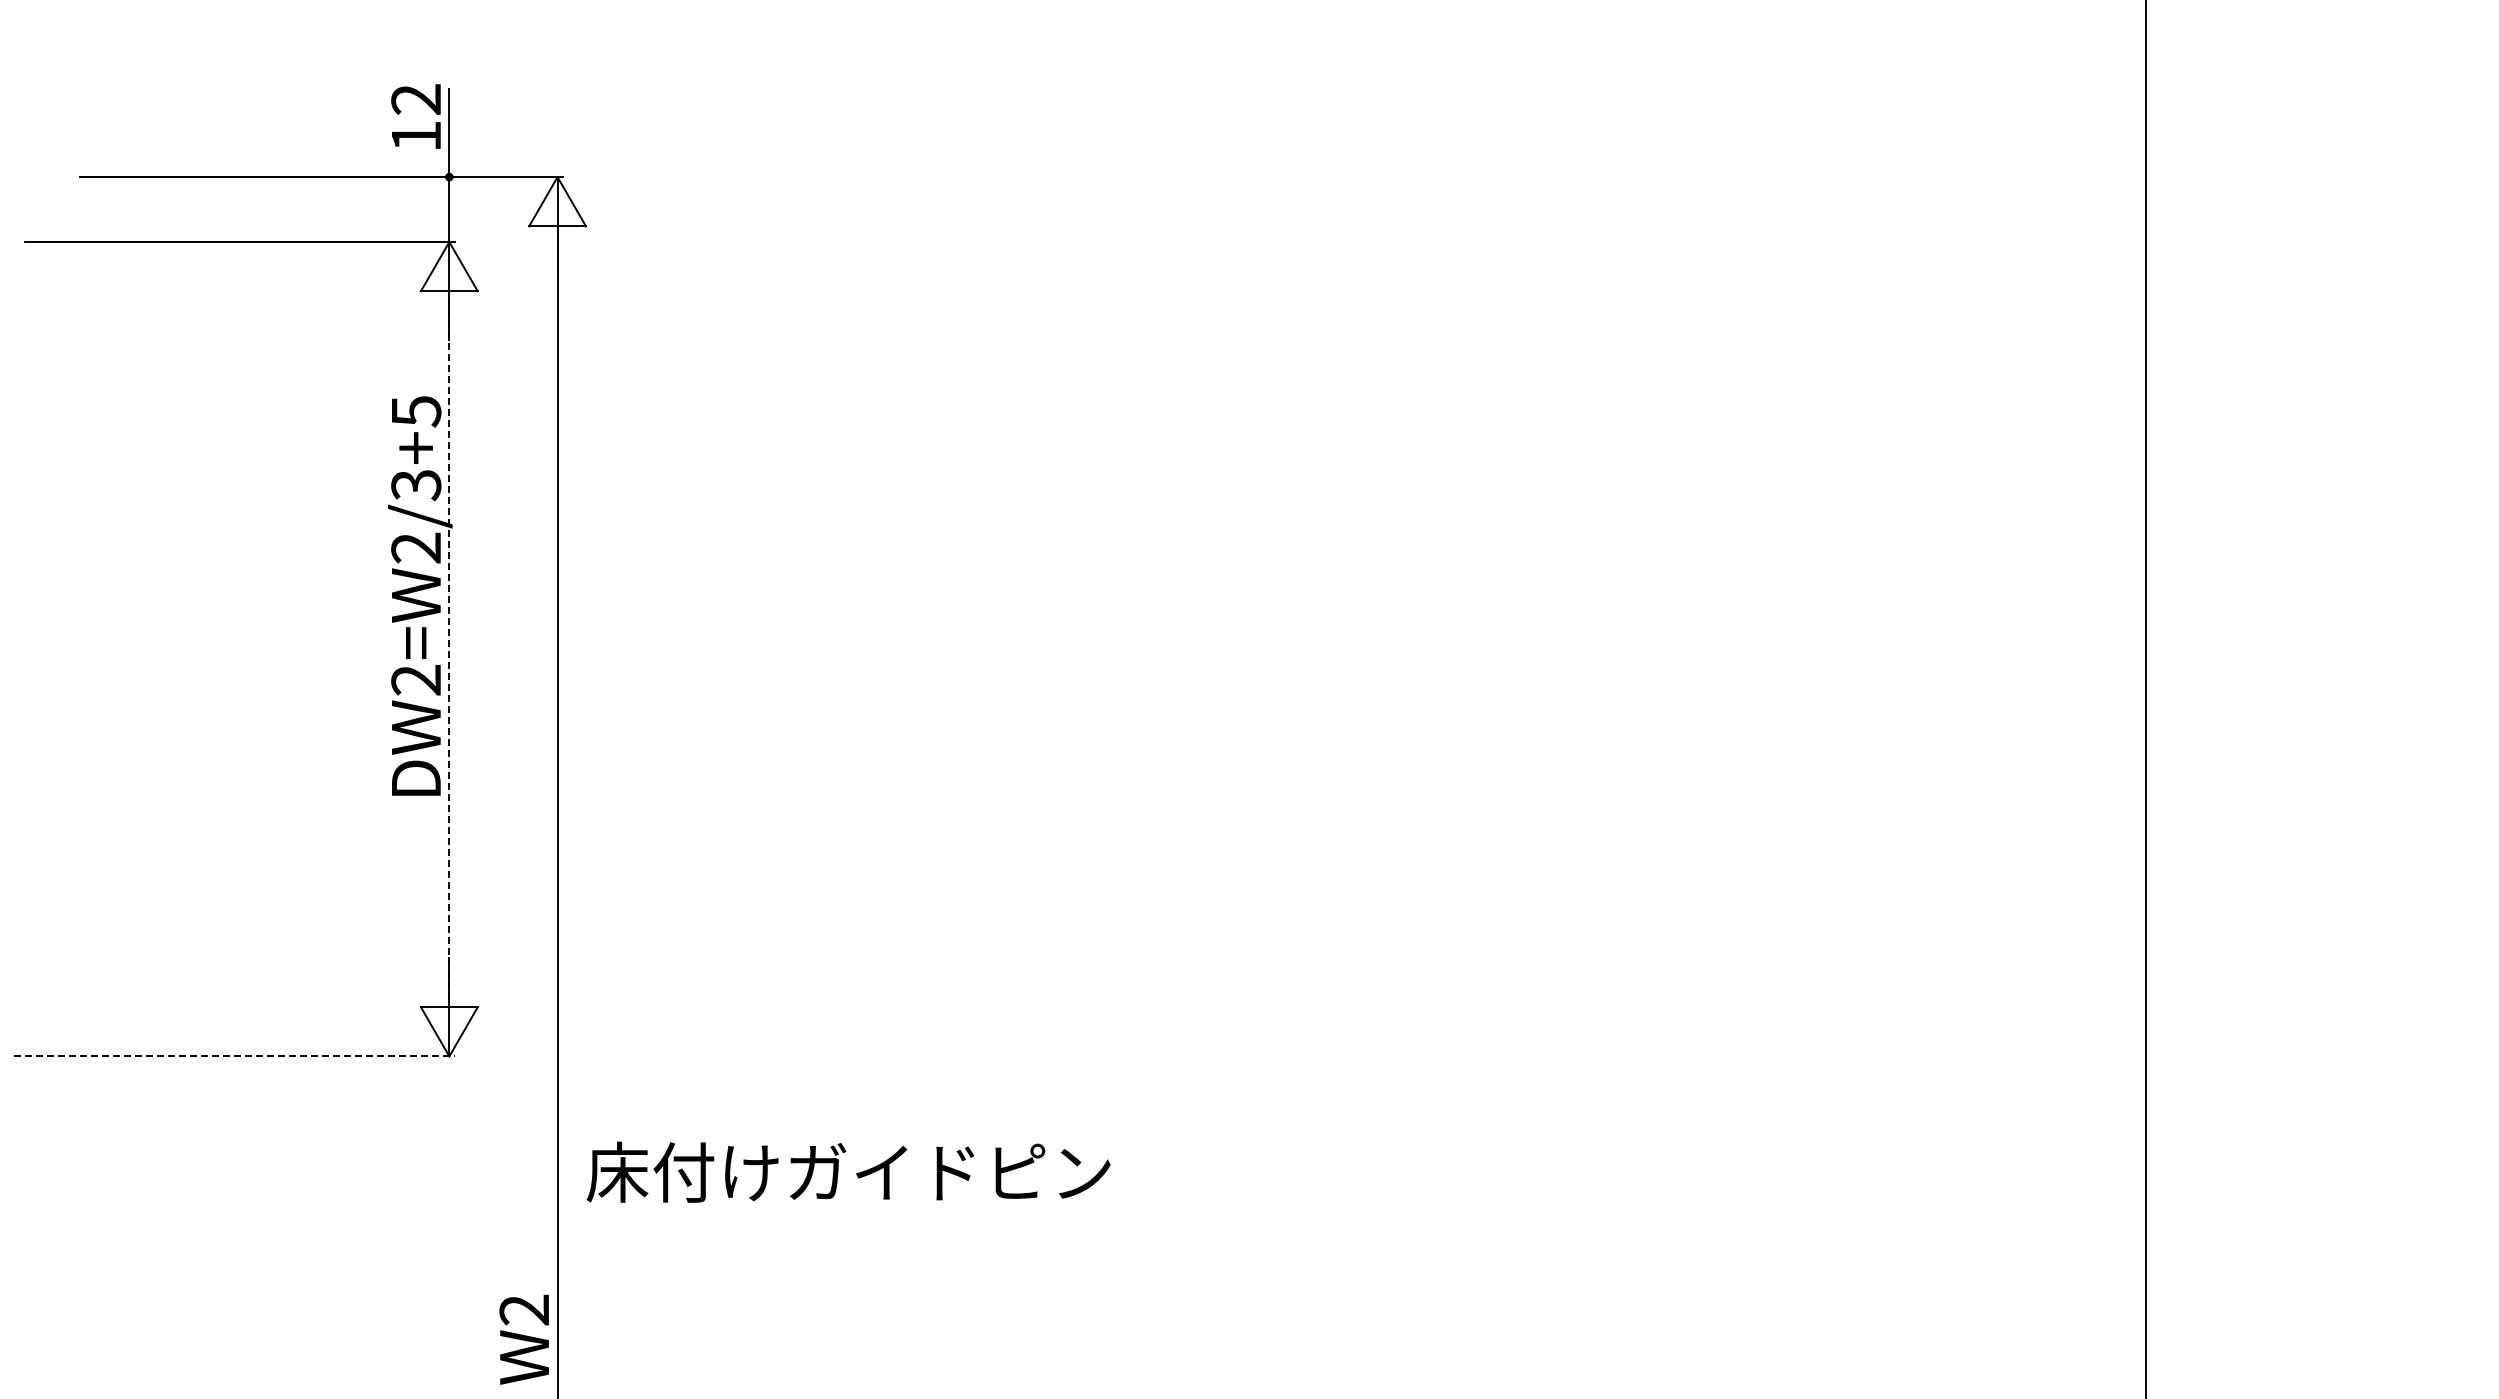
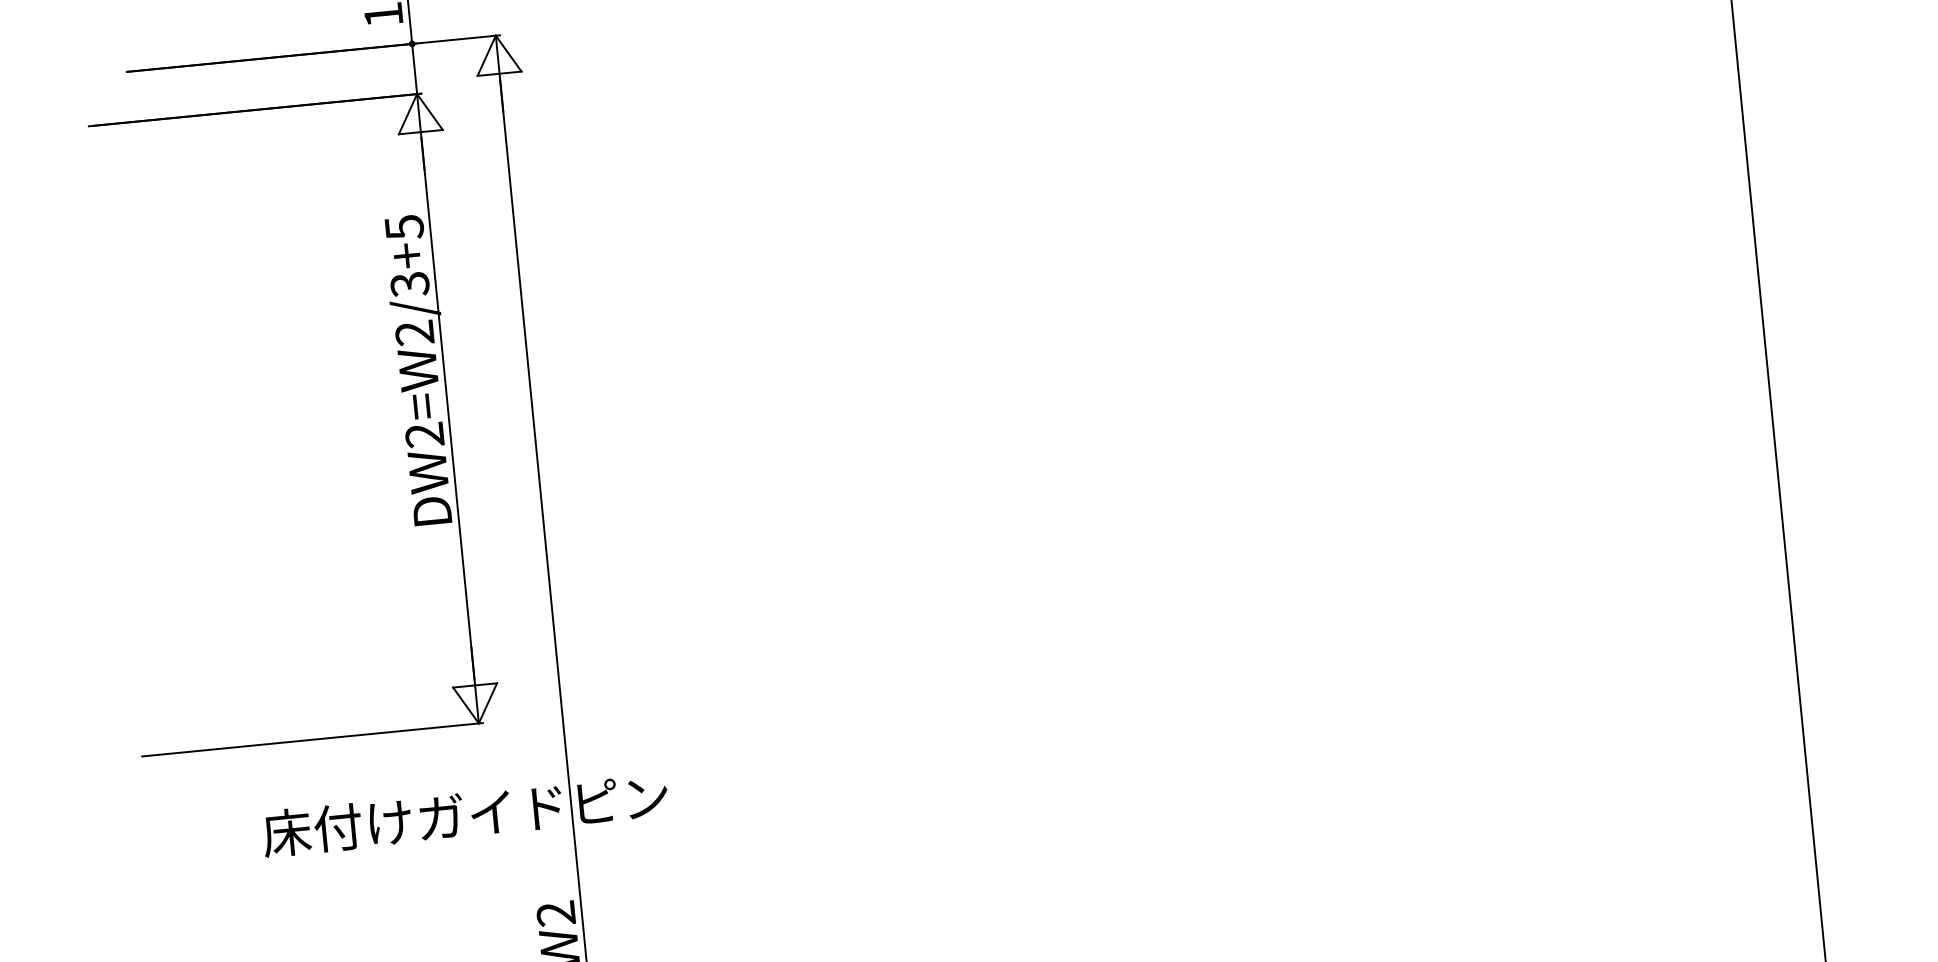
line: (449, 649) -> (448, 408), dashed -> solid
line: (234, 1056) -> (312, 739), dashed -> solid
text: (848, 1171) -> (465, 814), moved

